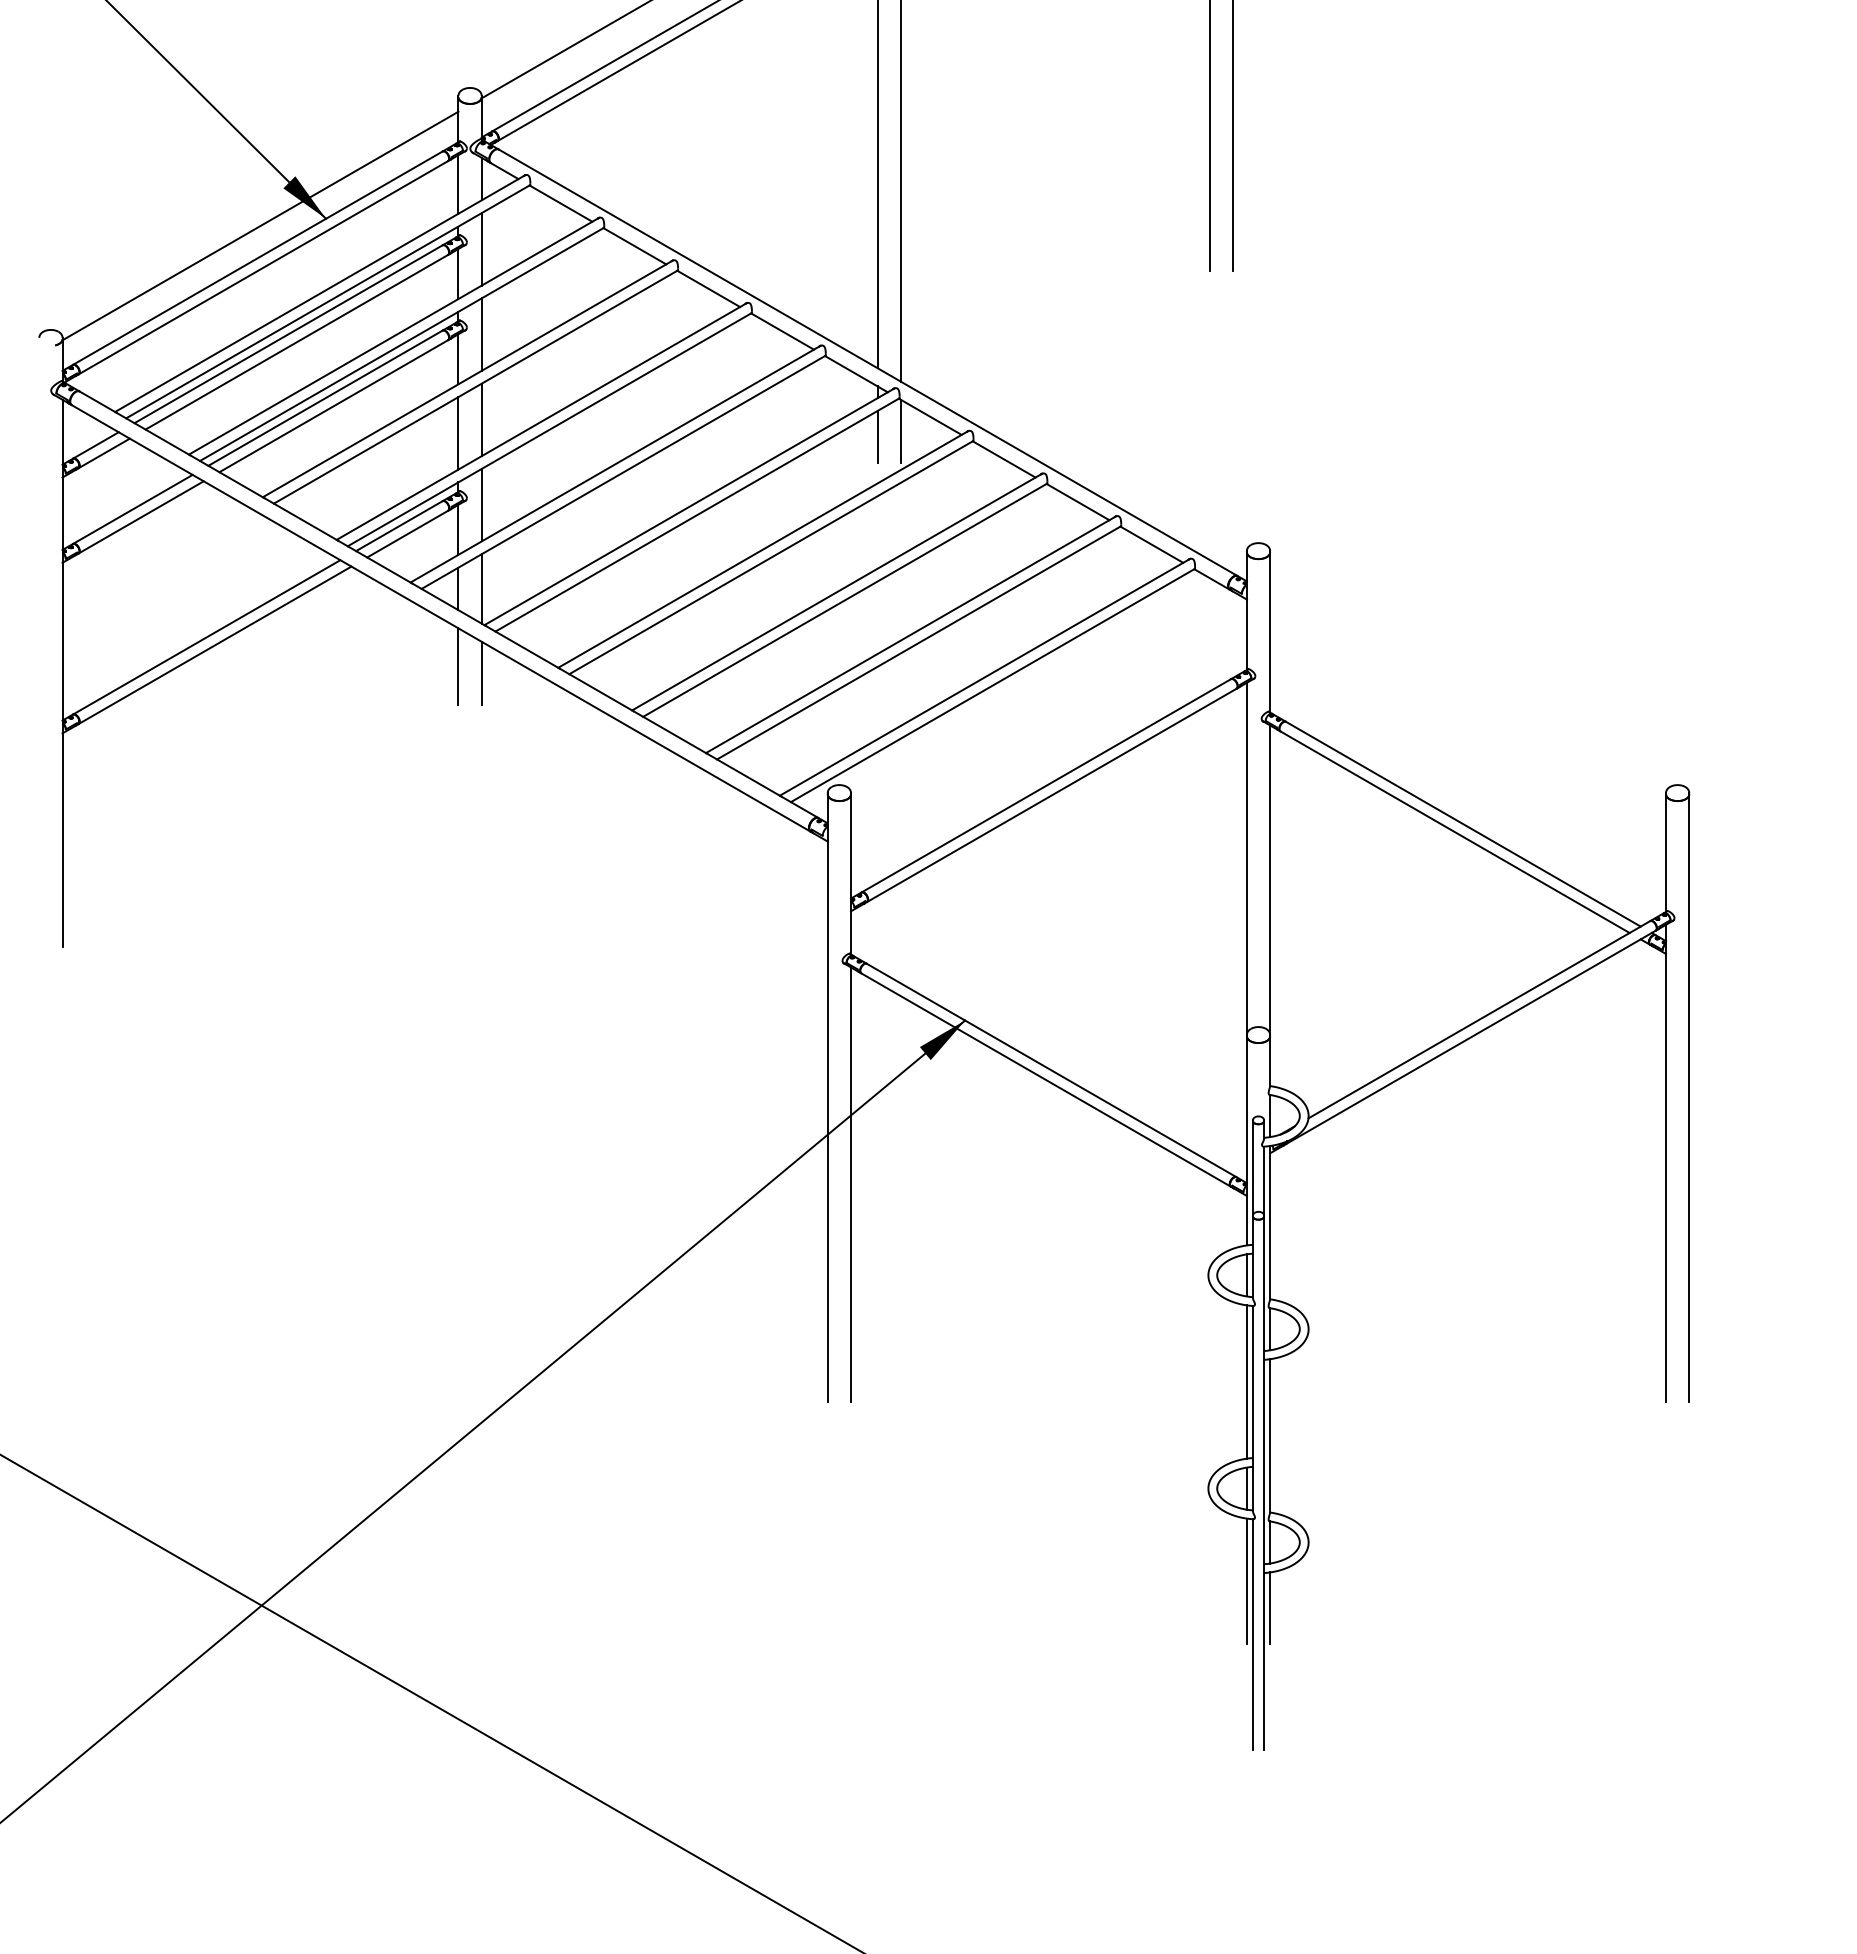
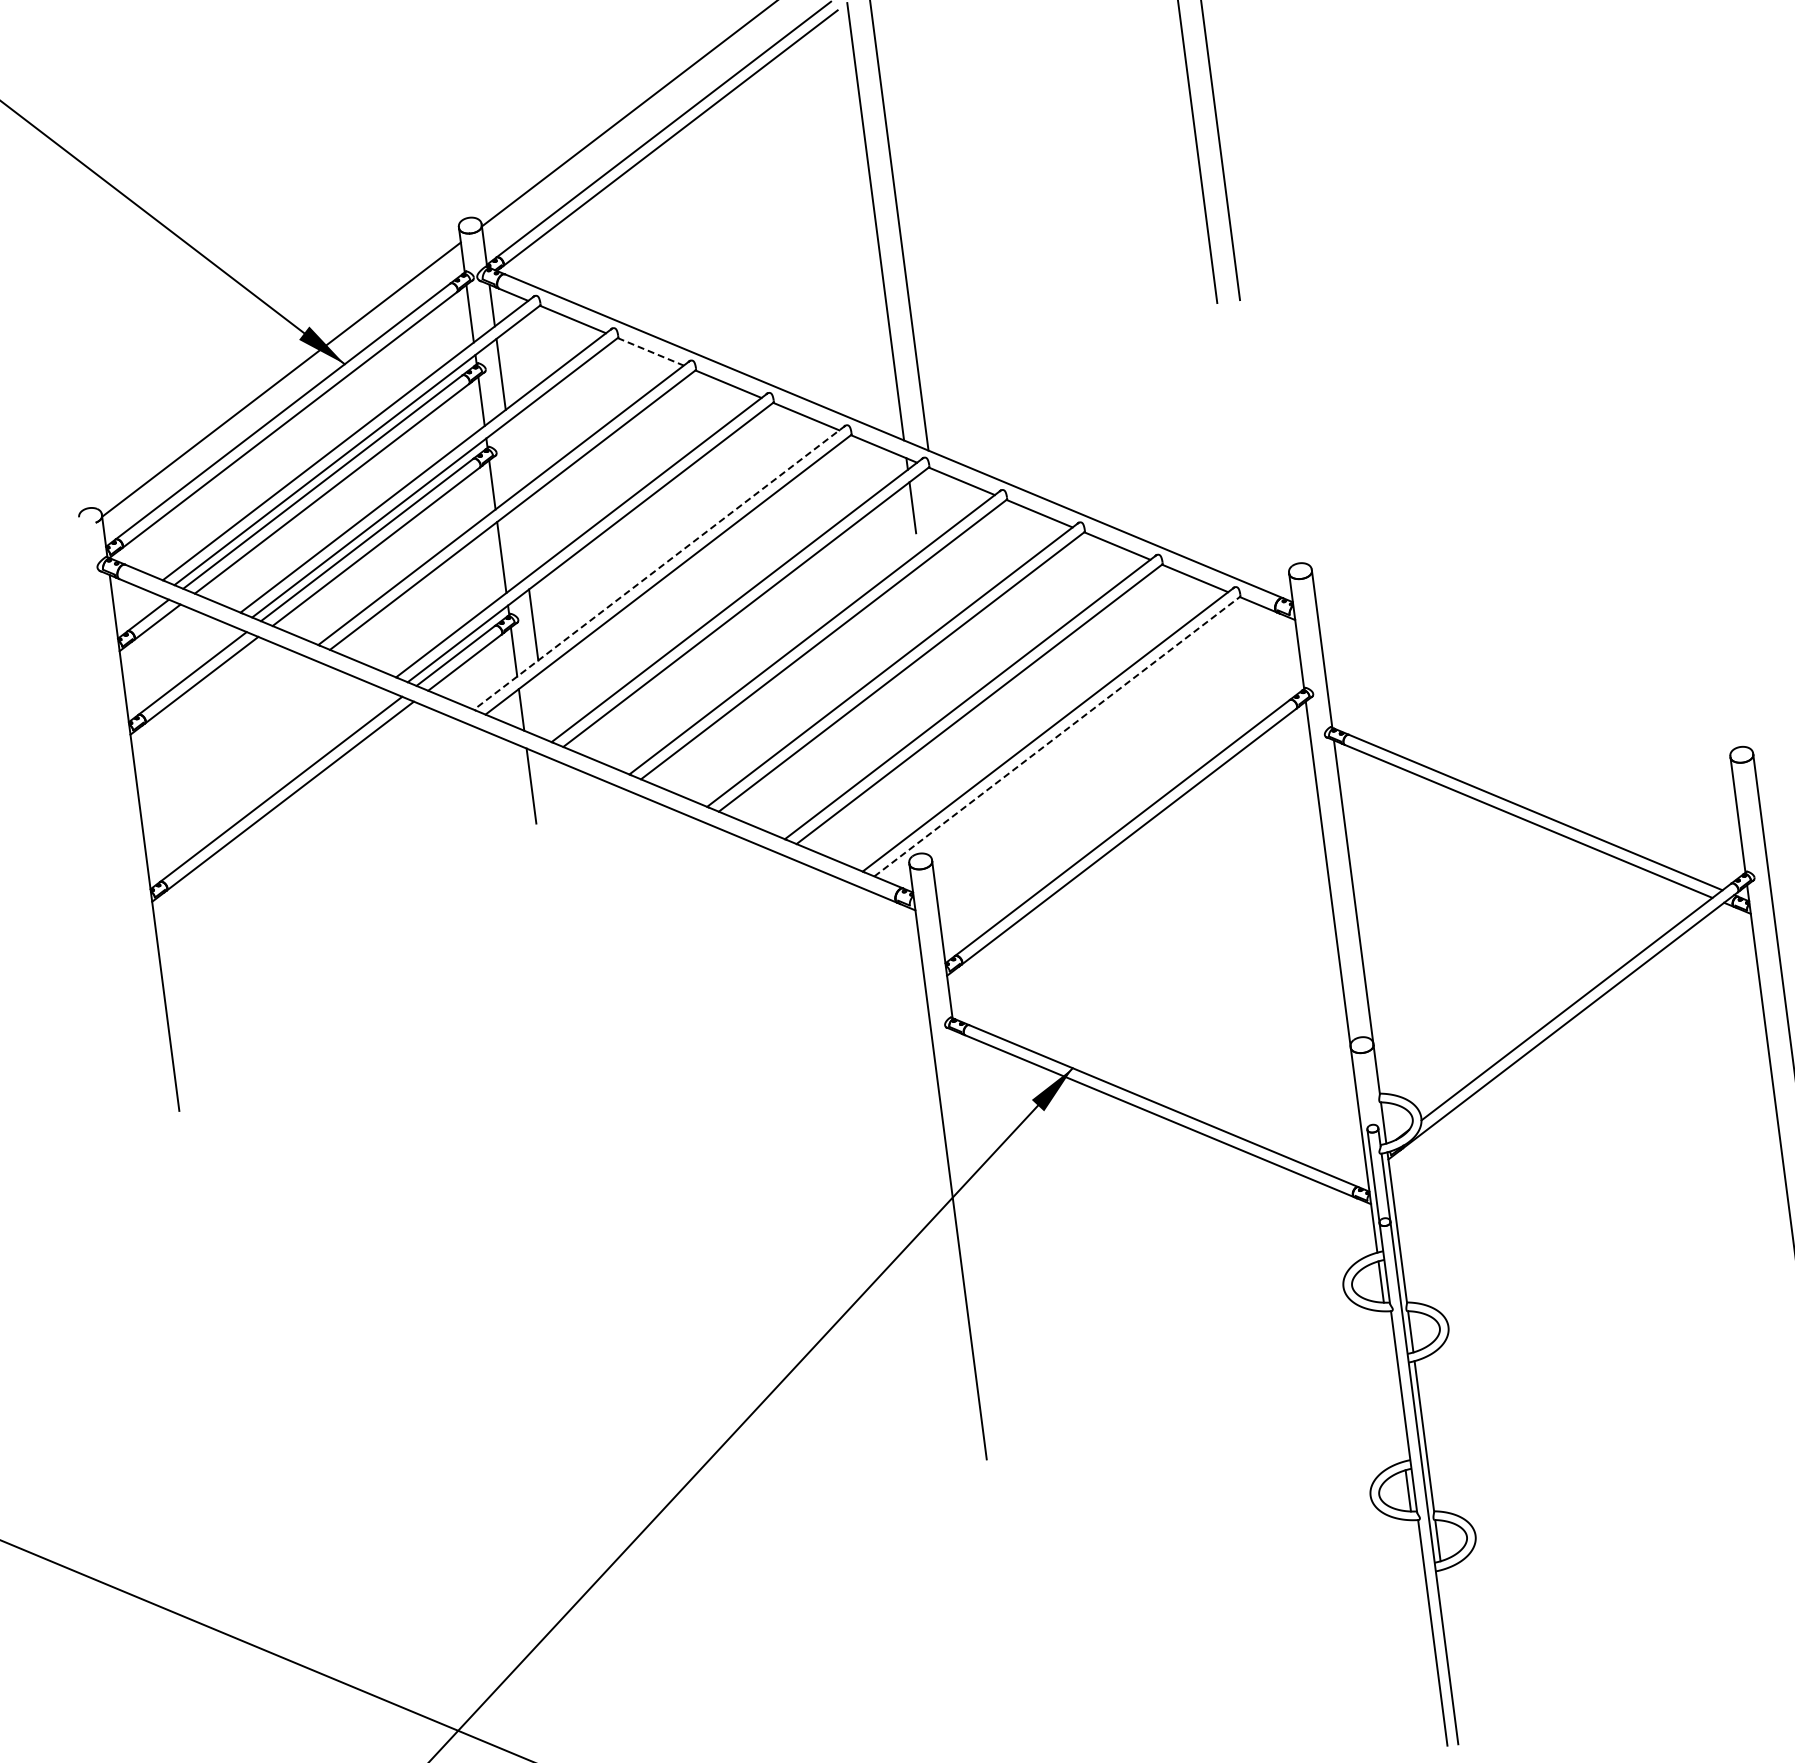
line: (635, 246) -> (651, 352), solid -> dashed
line: (481, 334) -> (511, 457), removed
line: (481, 419) -> (522, 541), removed
line: (900, 430) -> (934, 498), removed
line: (615, 464) -> (659, 568), solid -> dashed
line: (481, 588) -> (544, 706), removed
line: (481, 672) -> (554, 788), removed
line: (993, 685) -> (1057, 736), solid -> dashed
line: (850, 1184) -> (981, 1243), removed
line: (1246, 1381) -> (1394, 1385), removed
line: (1246, 1581) -> (1419, 1581), removed
line: (1270, 1608) -> (1446, 1605), removed

